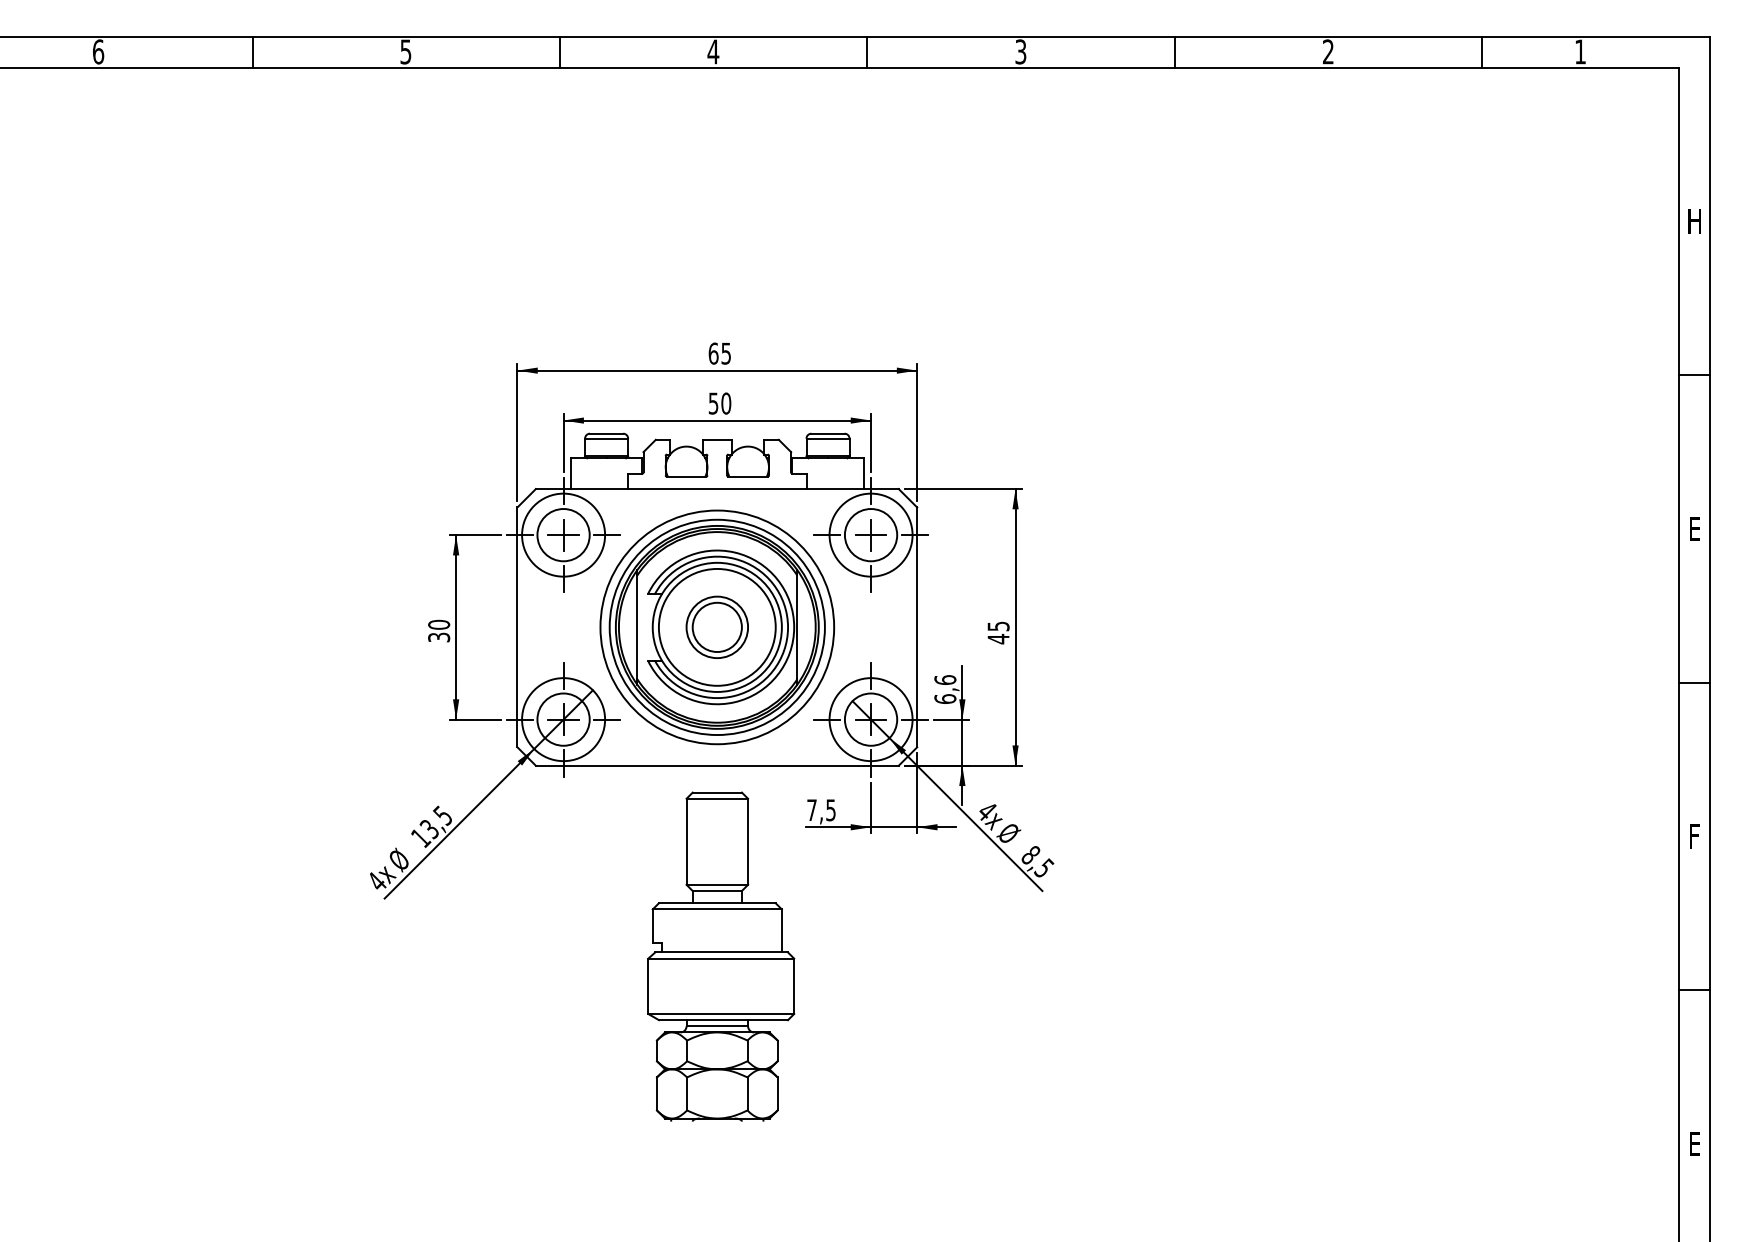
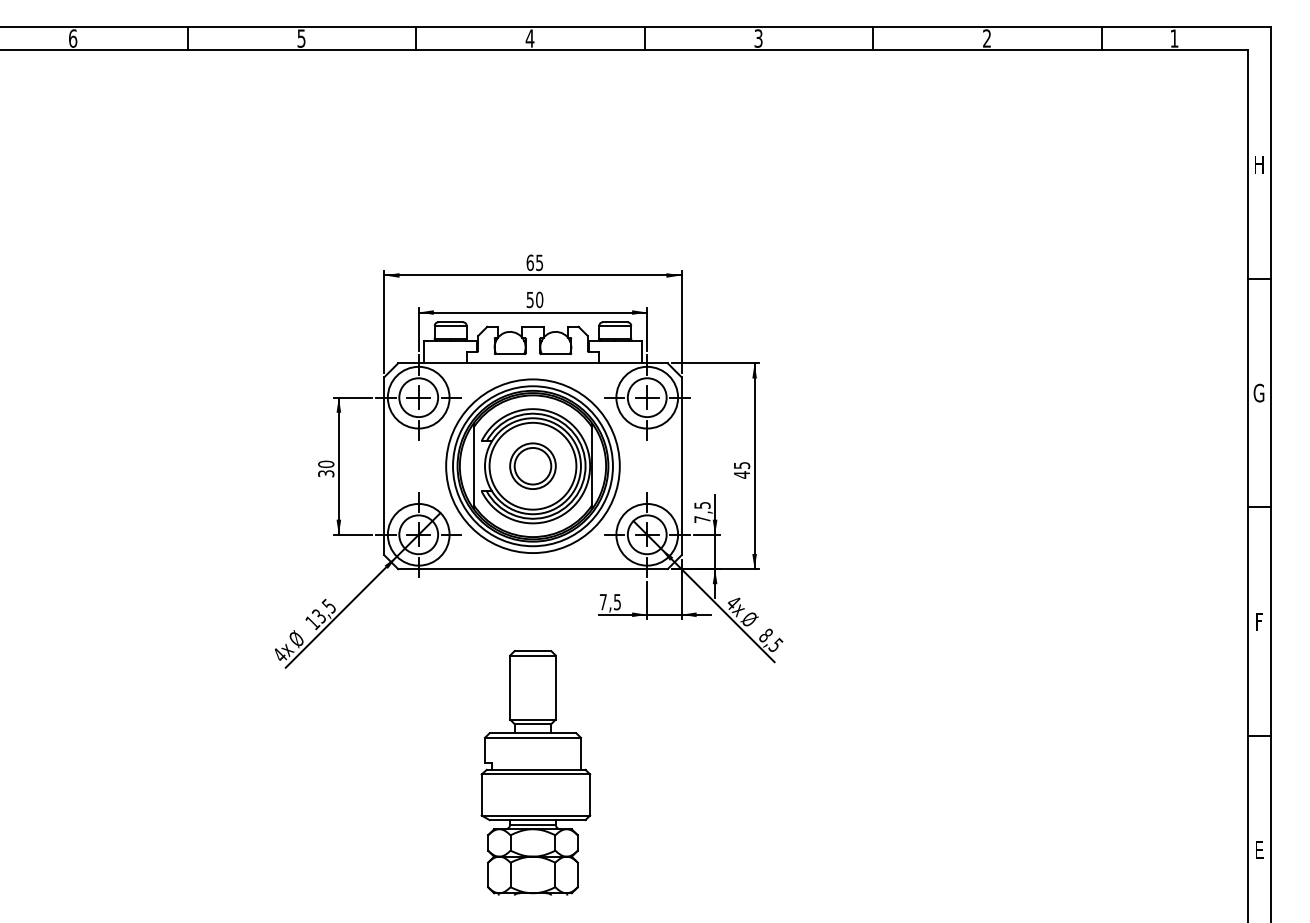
text: (1693, 528) -> (1258, 392), E -> G
text: (945, 689) -> (702, 512), 6,6 -> 7,5
part: (720, 956) -> (535, 772), moved

